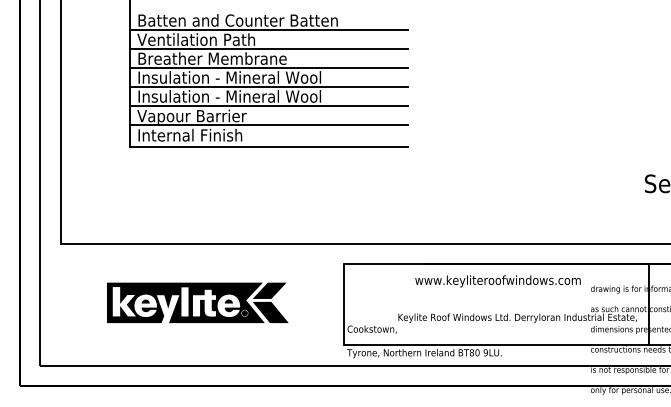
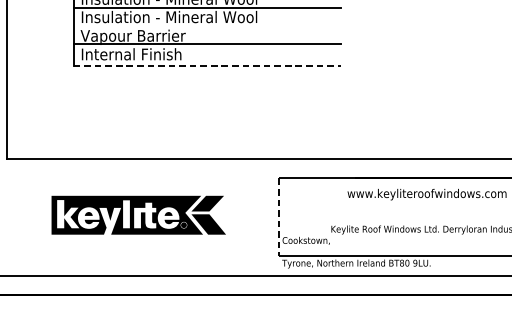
line: (268, 105) -> (206, 25), removed
line: (269, 147) -> (207, 66), solid -> dashed
line: (343, 305) -> (278, 217), solid -> dashed

